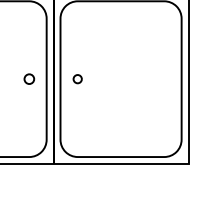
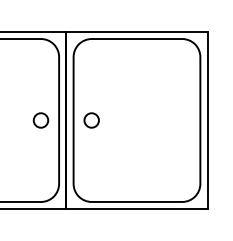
circle: (28, 79) -> (40, 120), size x1.43
circle: (77, 79) -> (91, 120), size x1.67

